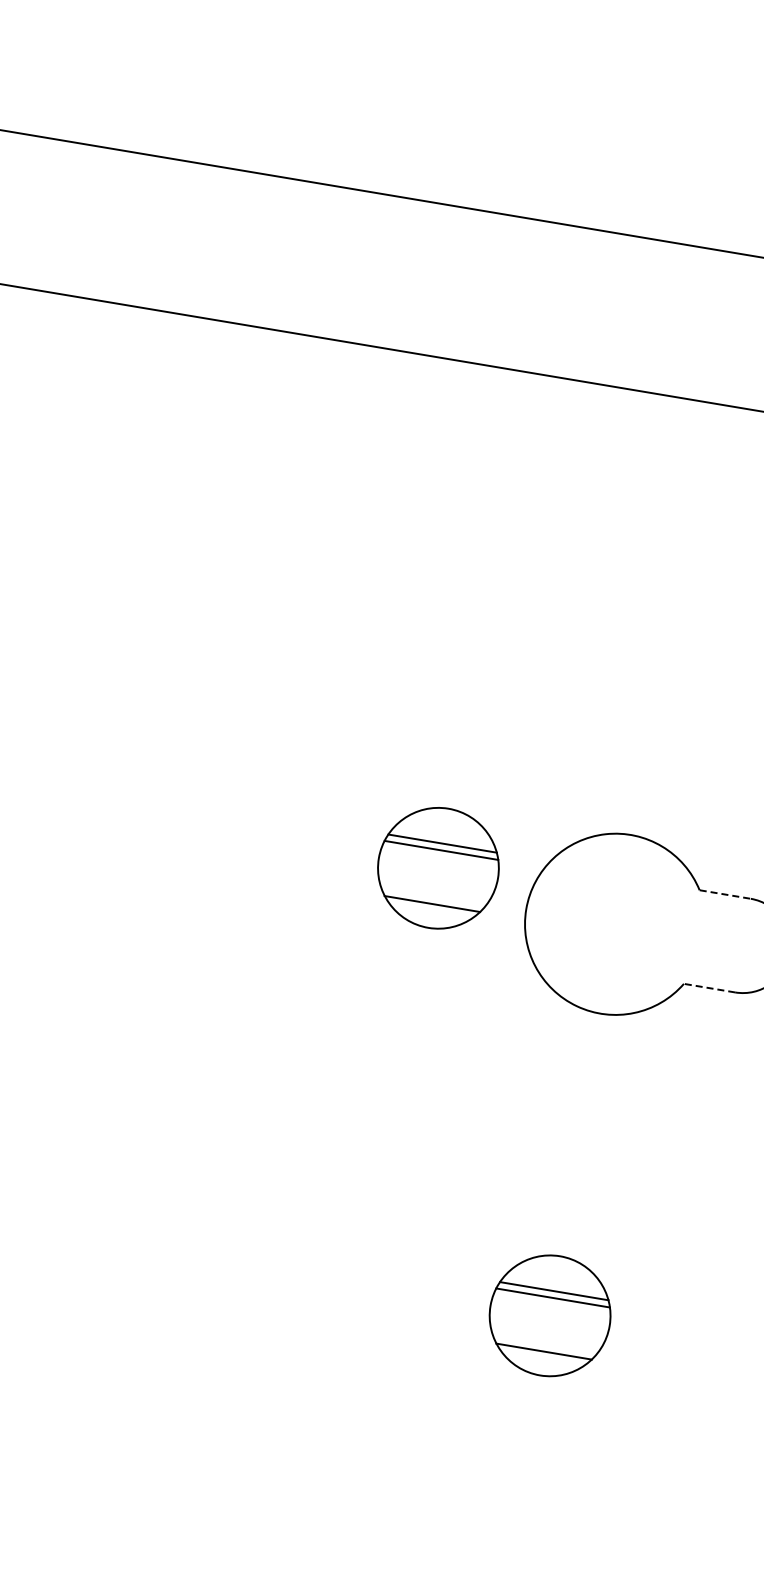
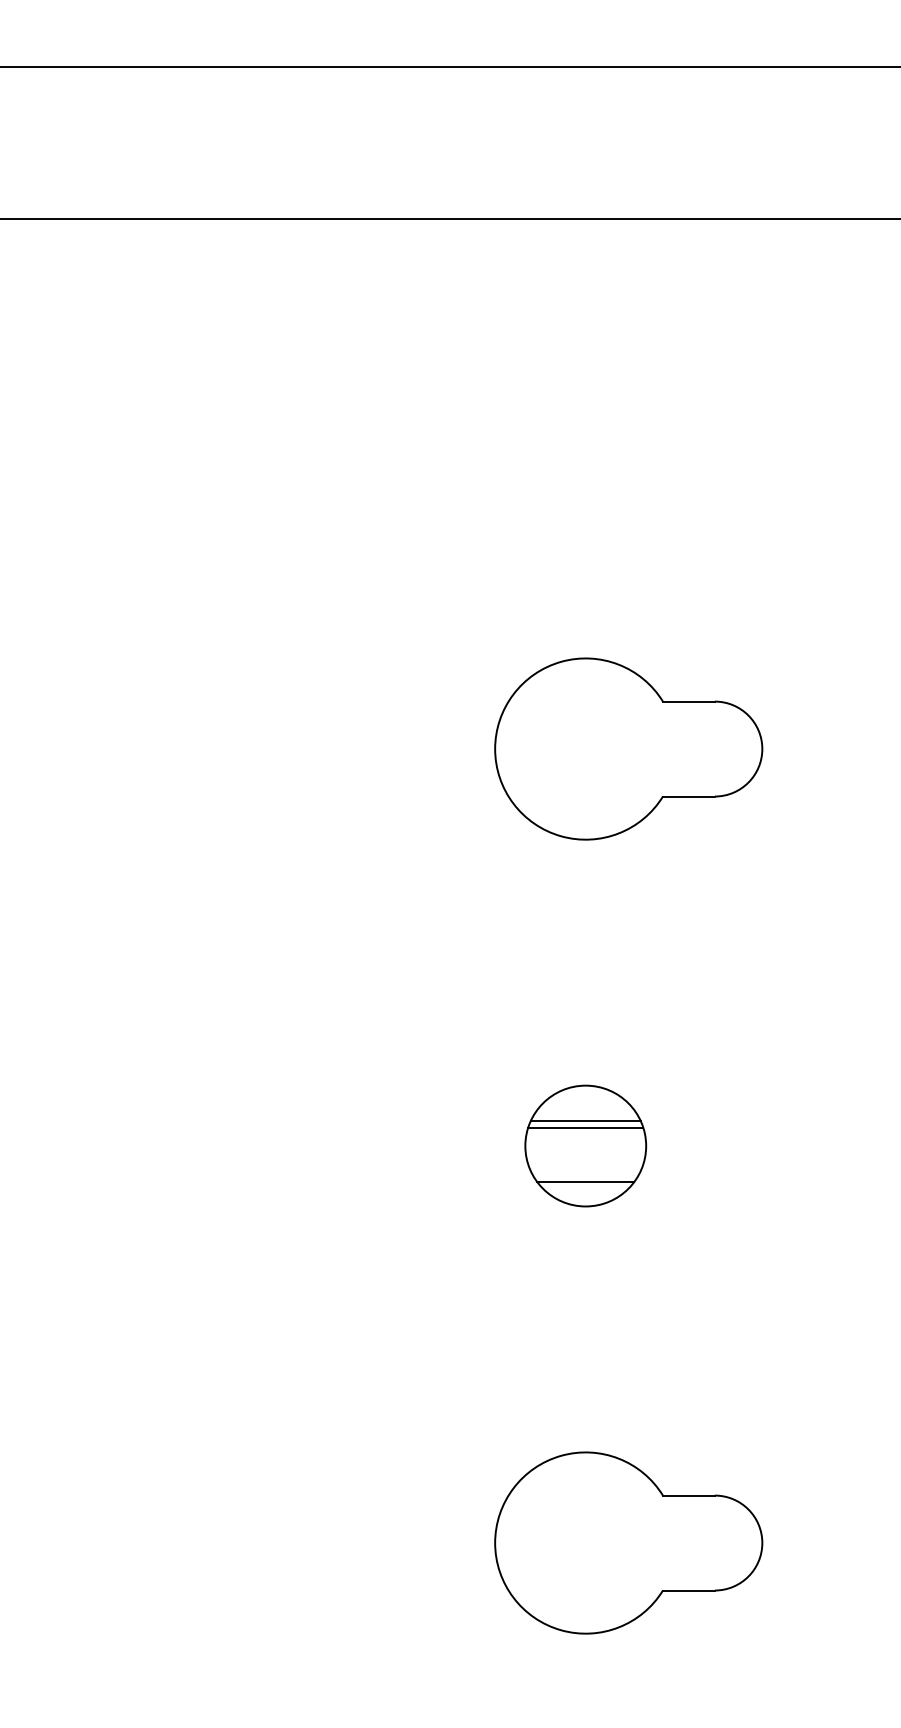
part: (438, 867) -> (401, 722), removed
line: (724, 894) -> (688, 701), dashed -> solid
line: (709, 988) -> (688, 796), dashed -> solid

